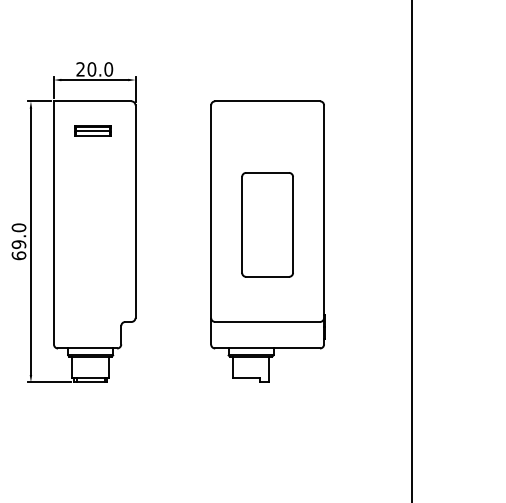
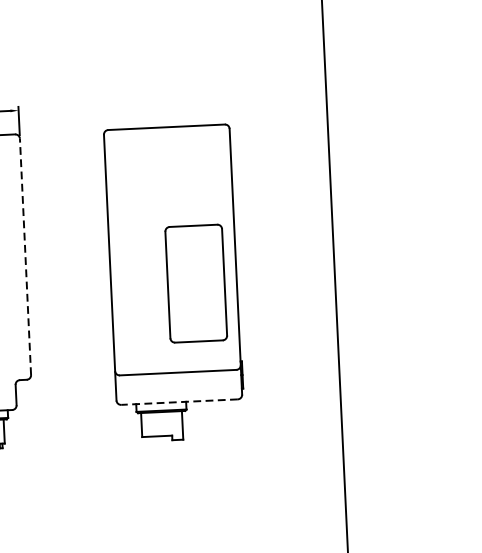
line: (135, 211) -> (25, 256), solid -> dashed
part: (267, 224) -> (196, 283), moved
line: (267, 348) -> (179, 402), solid -> dashed

